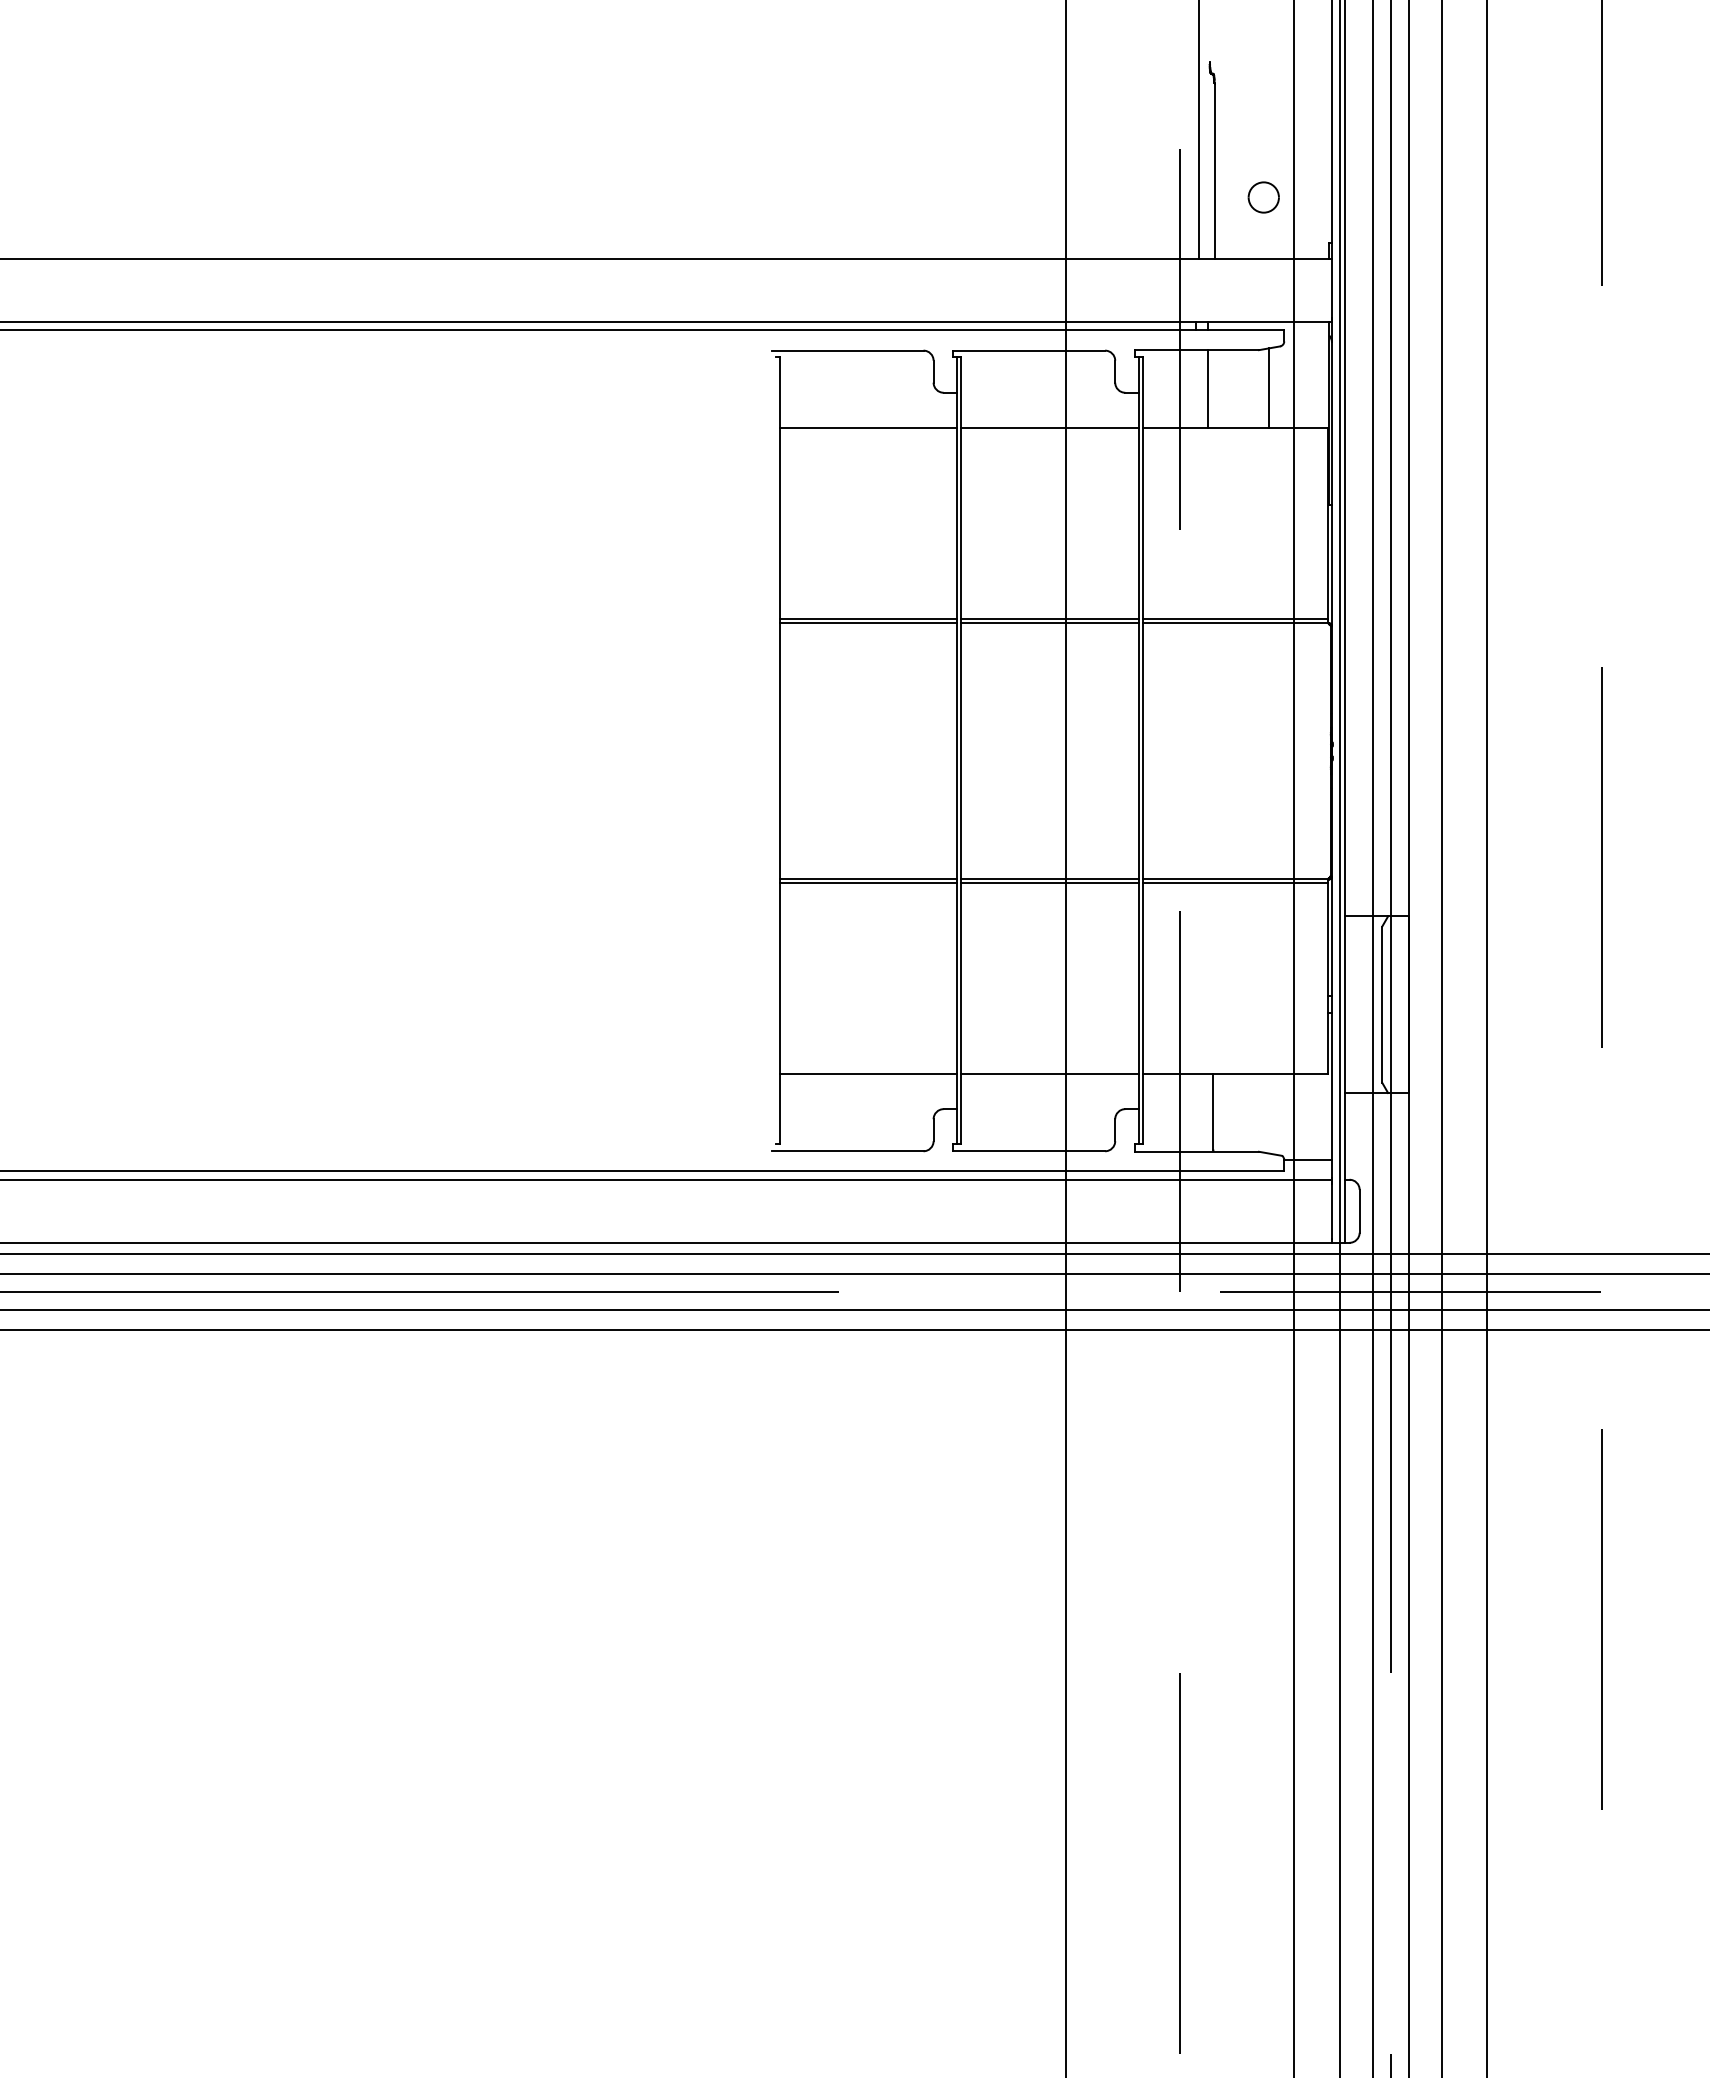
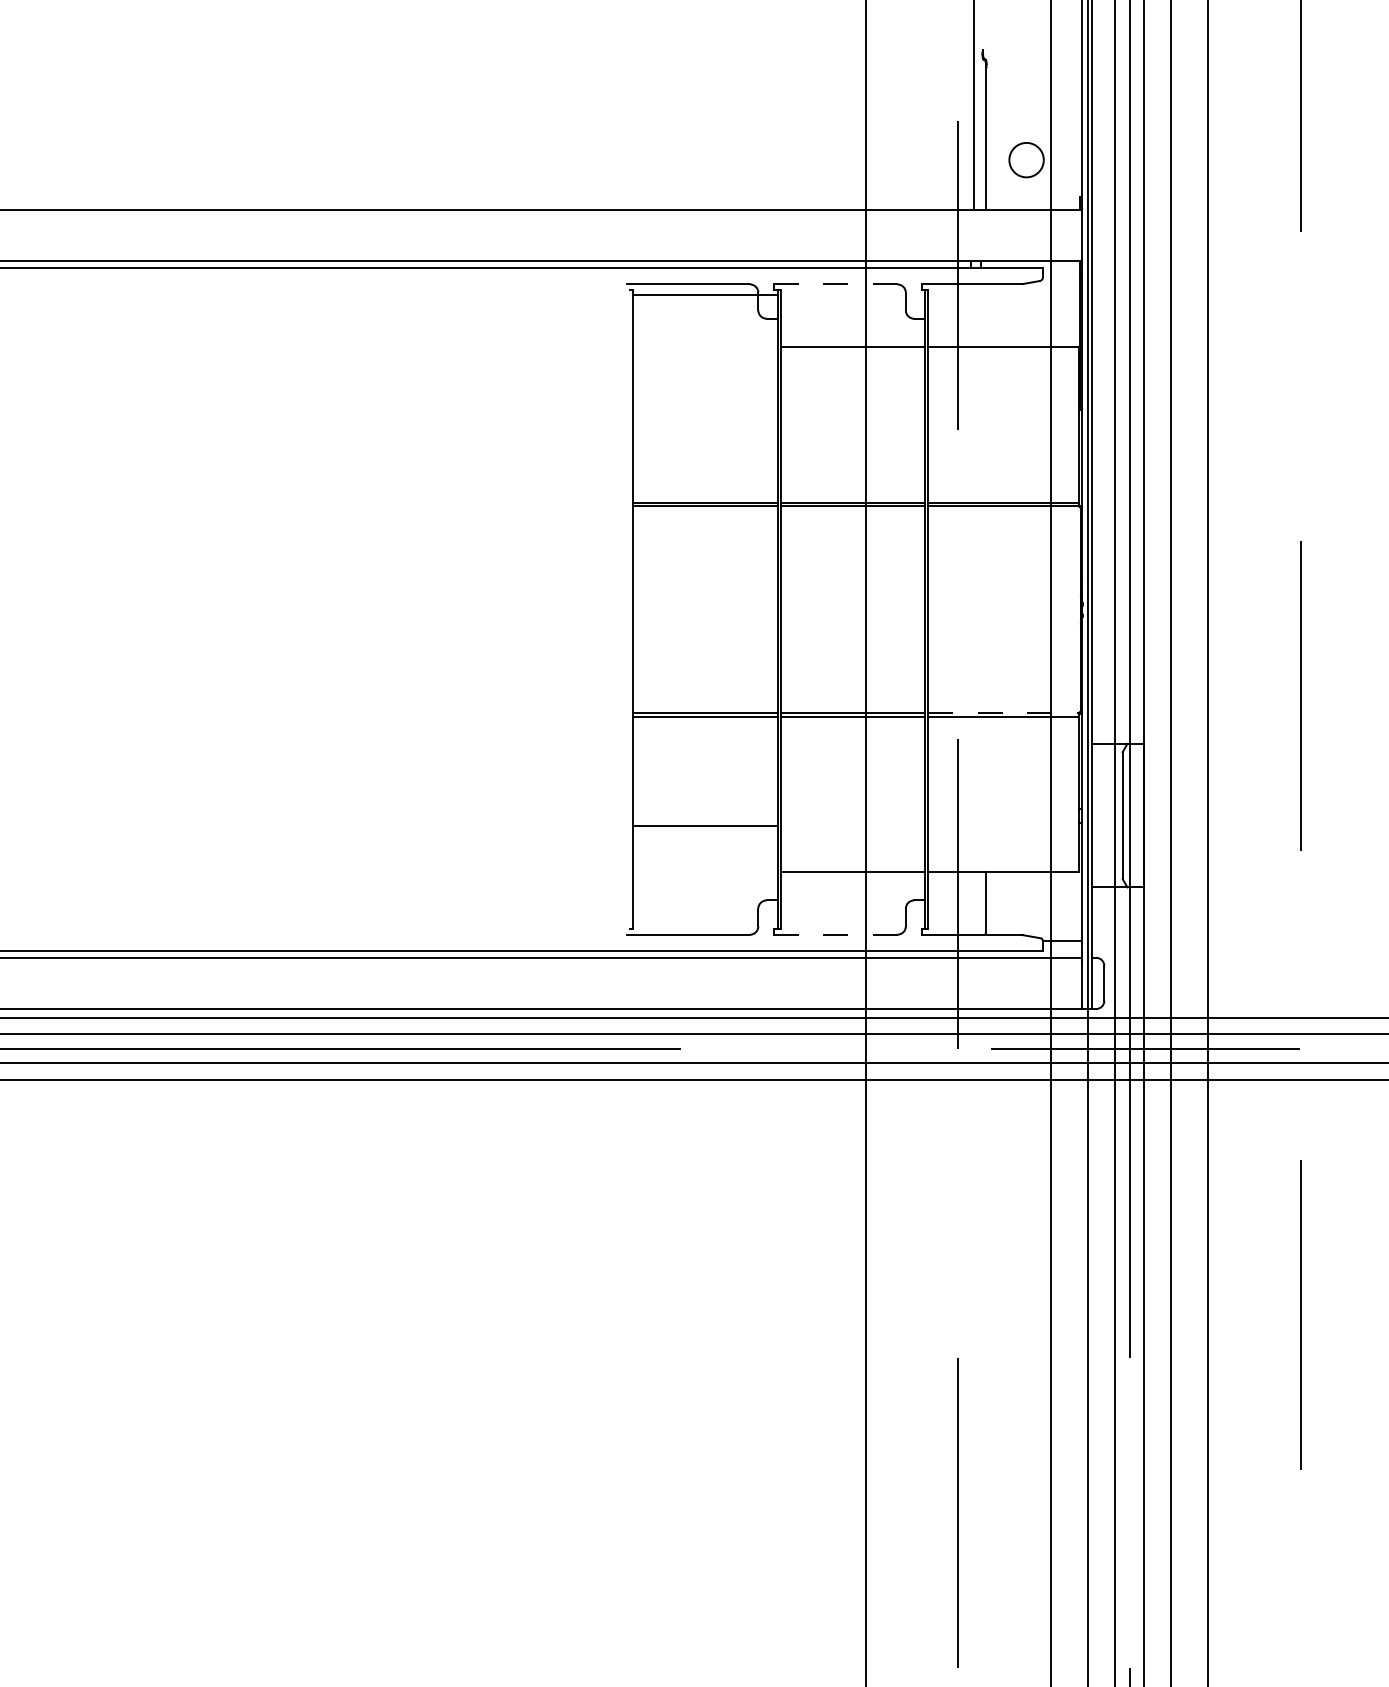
part: (1263, 197) -> (1026, 160), size x1.4
line: (1029, 350) -> (836, 284), solid -> dashed
line: (1268, 388) -> (1030, 315), removed
line: (1208, 389) -> (981, 316), removed
line: (868, 428) -> (705, 295), moved
line: (1235, 878) -> (1003, 713), solid -> dashed
line: (868, 1073) -> (705, 826), moved
line: (1029, 1151) -> (836, 934), solid -> dashed

